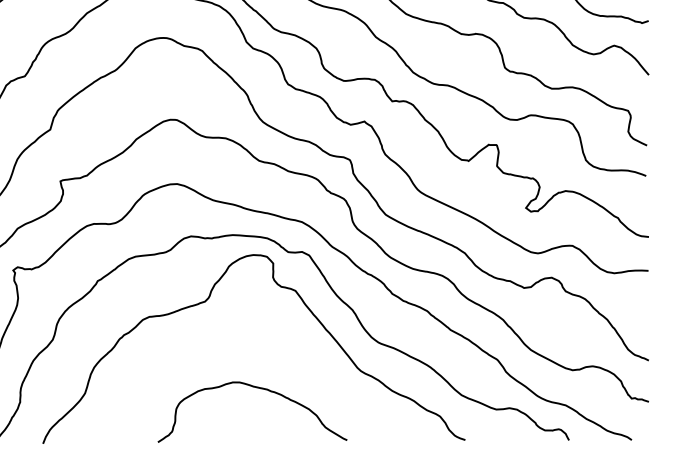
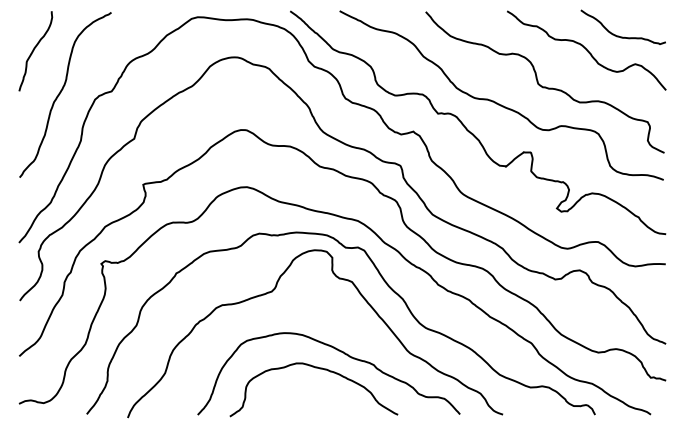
curve: (280, 369) -> (338, 351), added

